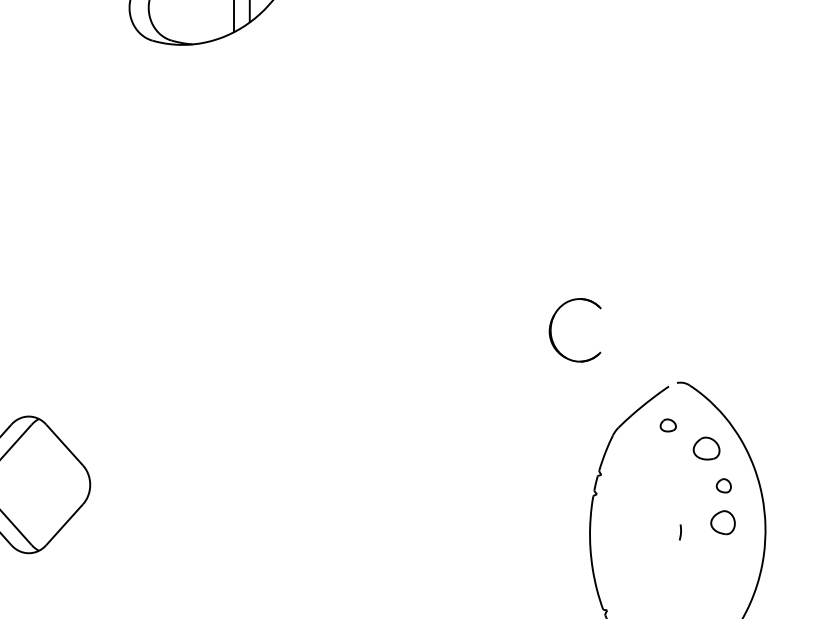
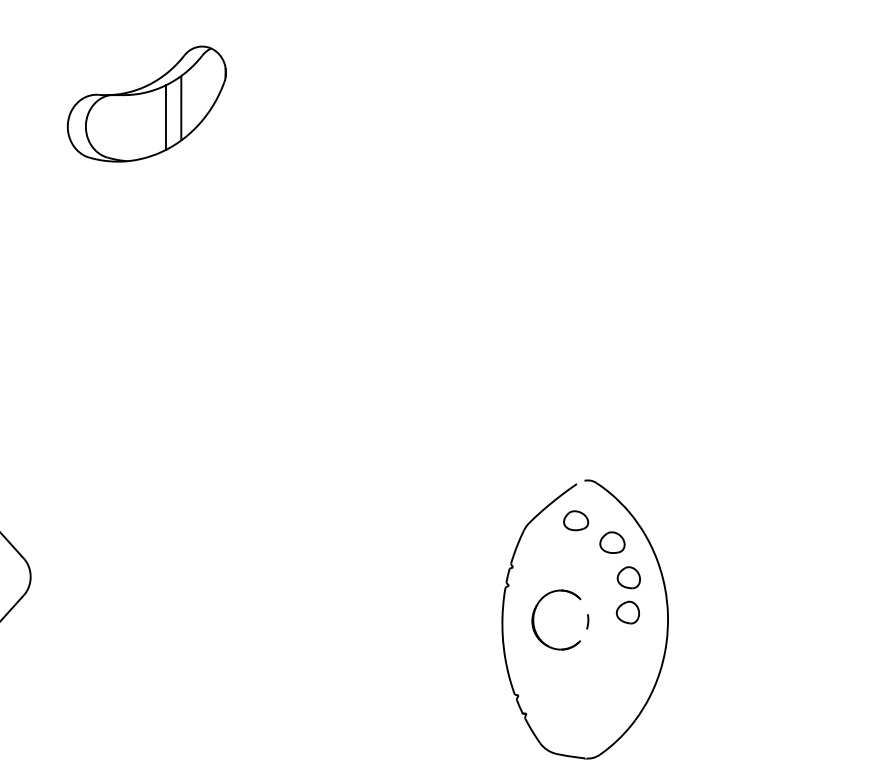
part: (551, 329) -> (534, 619), moved
part: (668, 425) -> (576, 520), size x1.67
part: (723, 485) -> (628, 577), size x1.67

